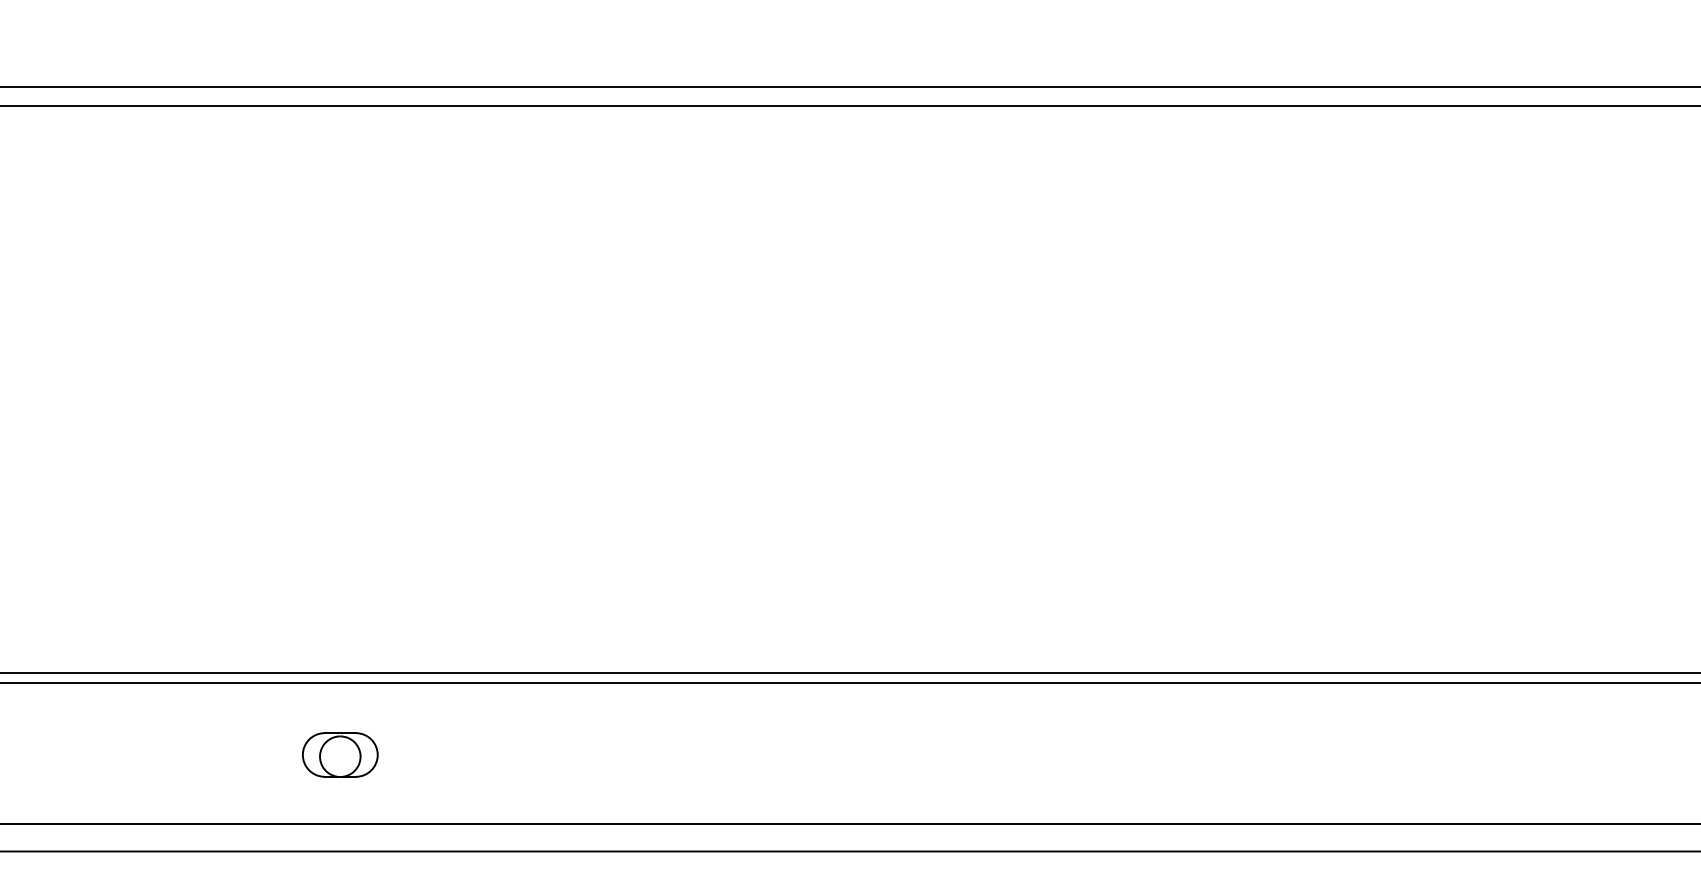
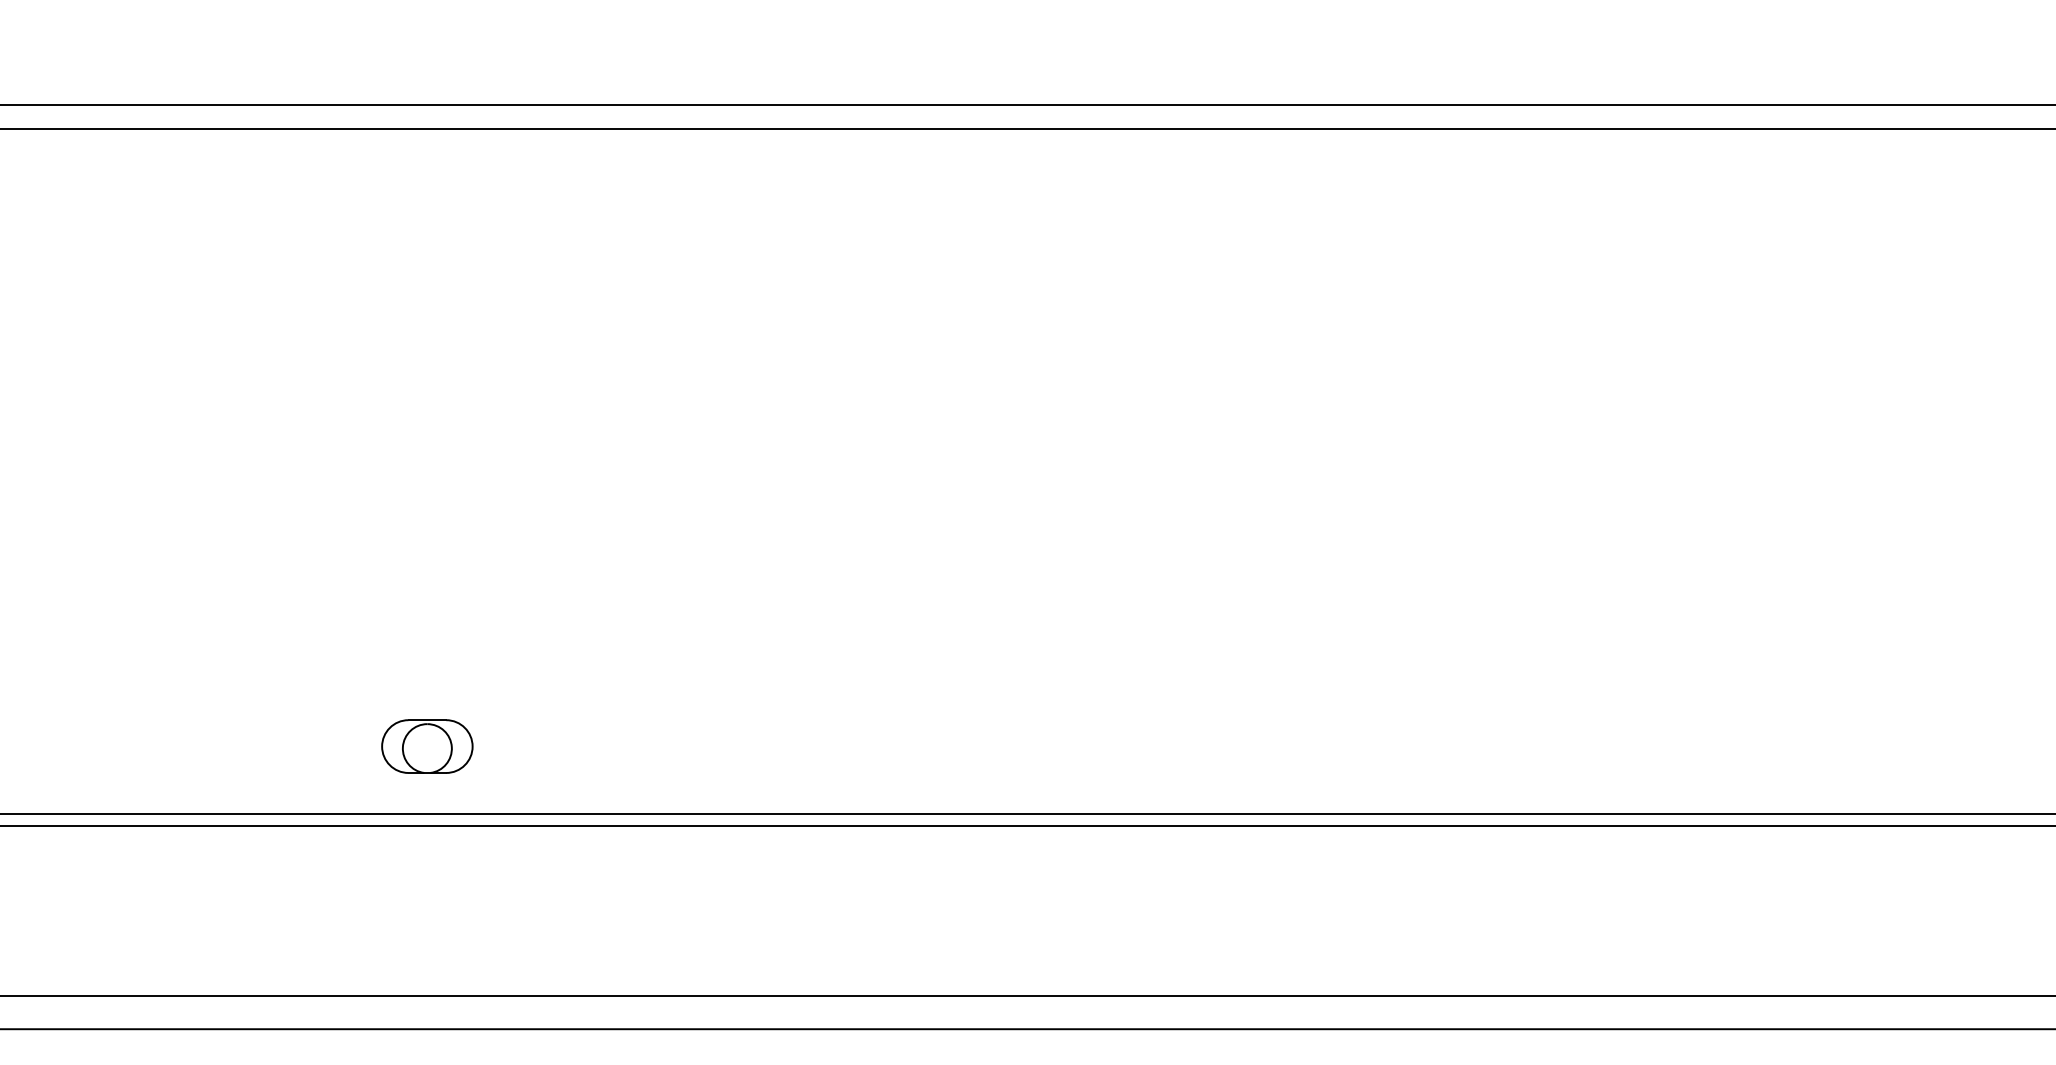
part: (340, 754) -> (427, 746), moved

